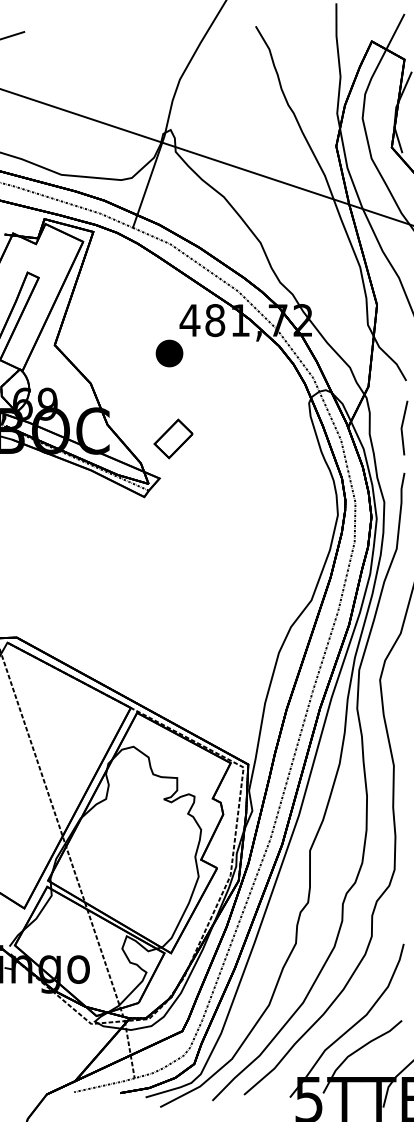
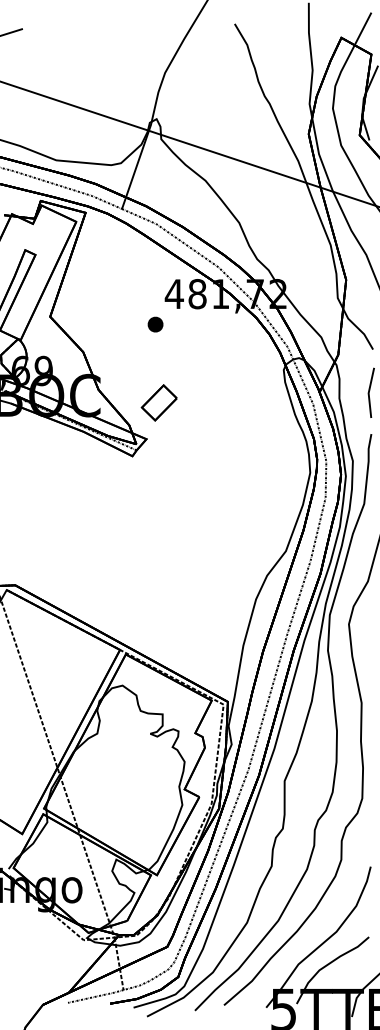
part: (169, 353) -> (155, 324), size x0.62

